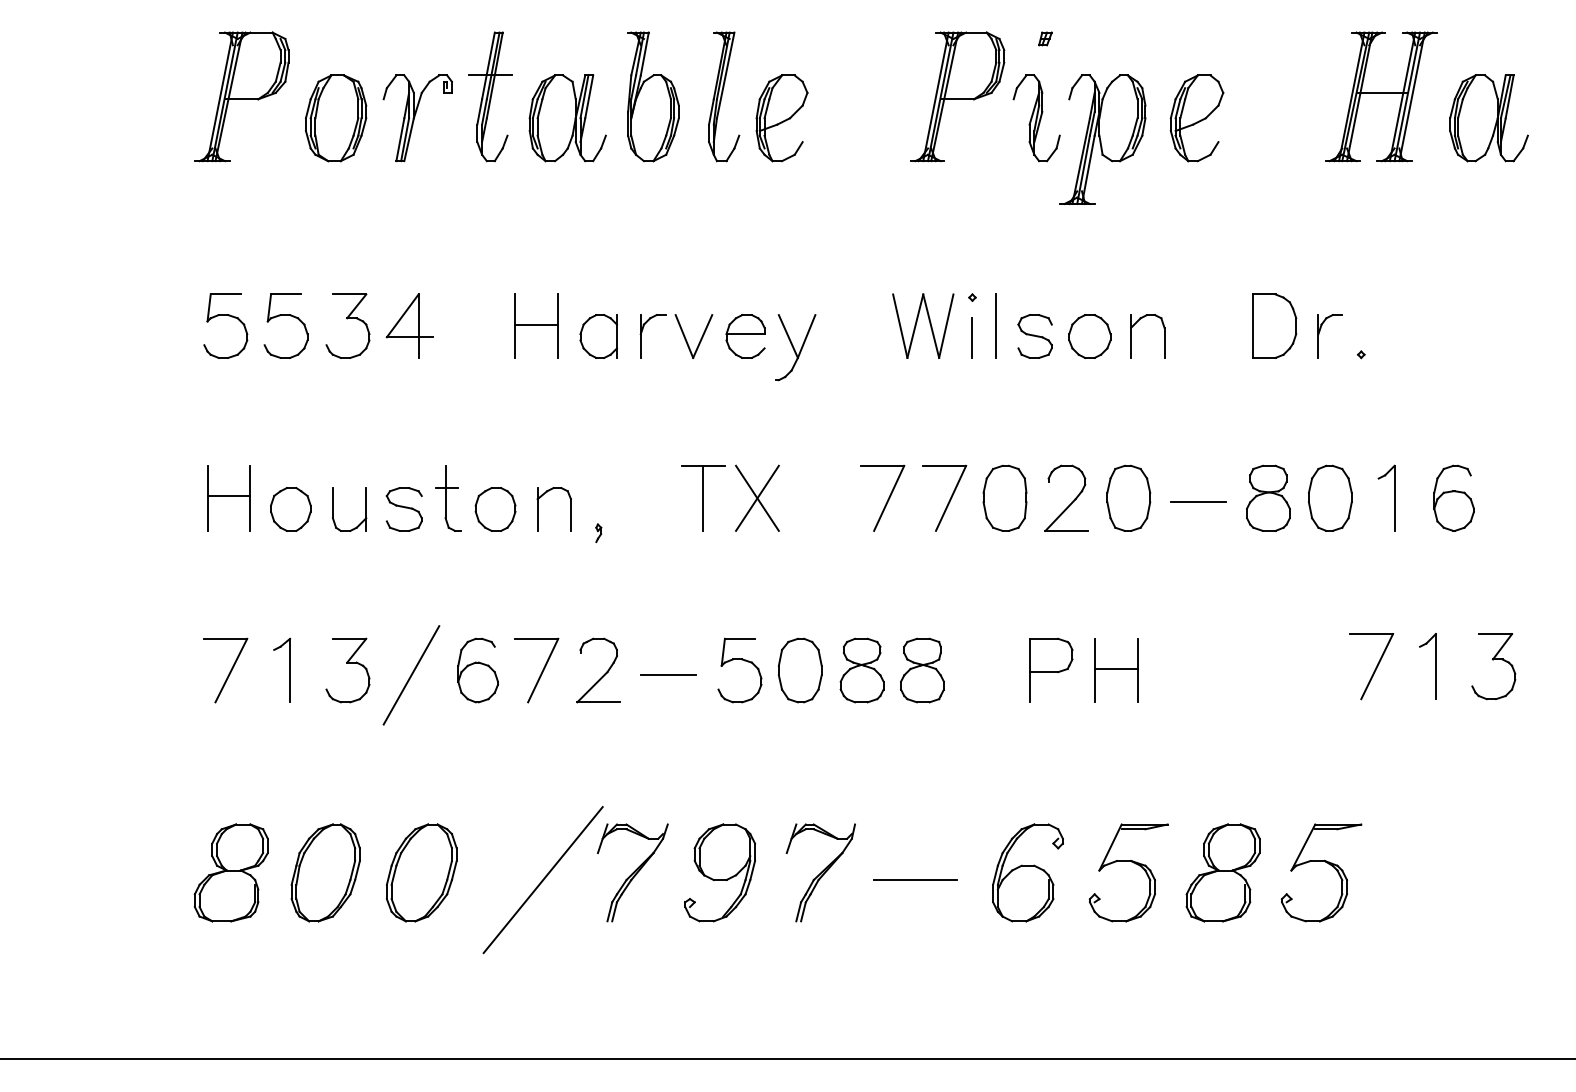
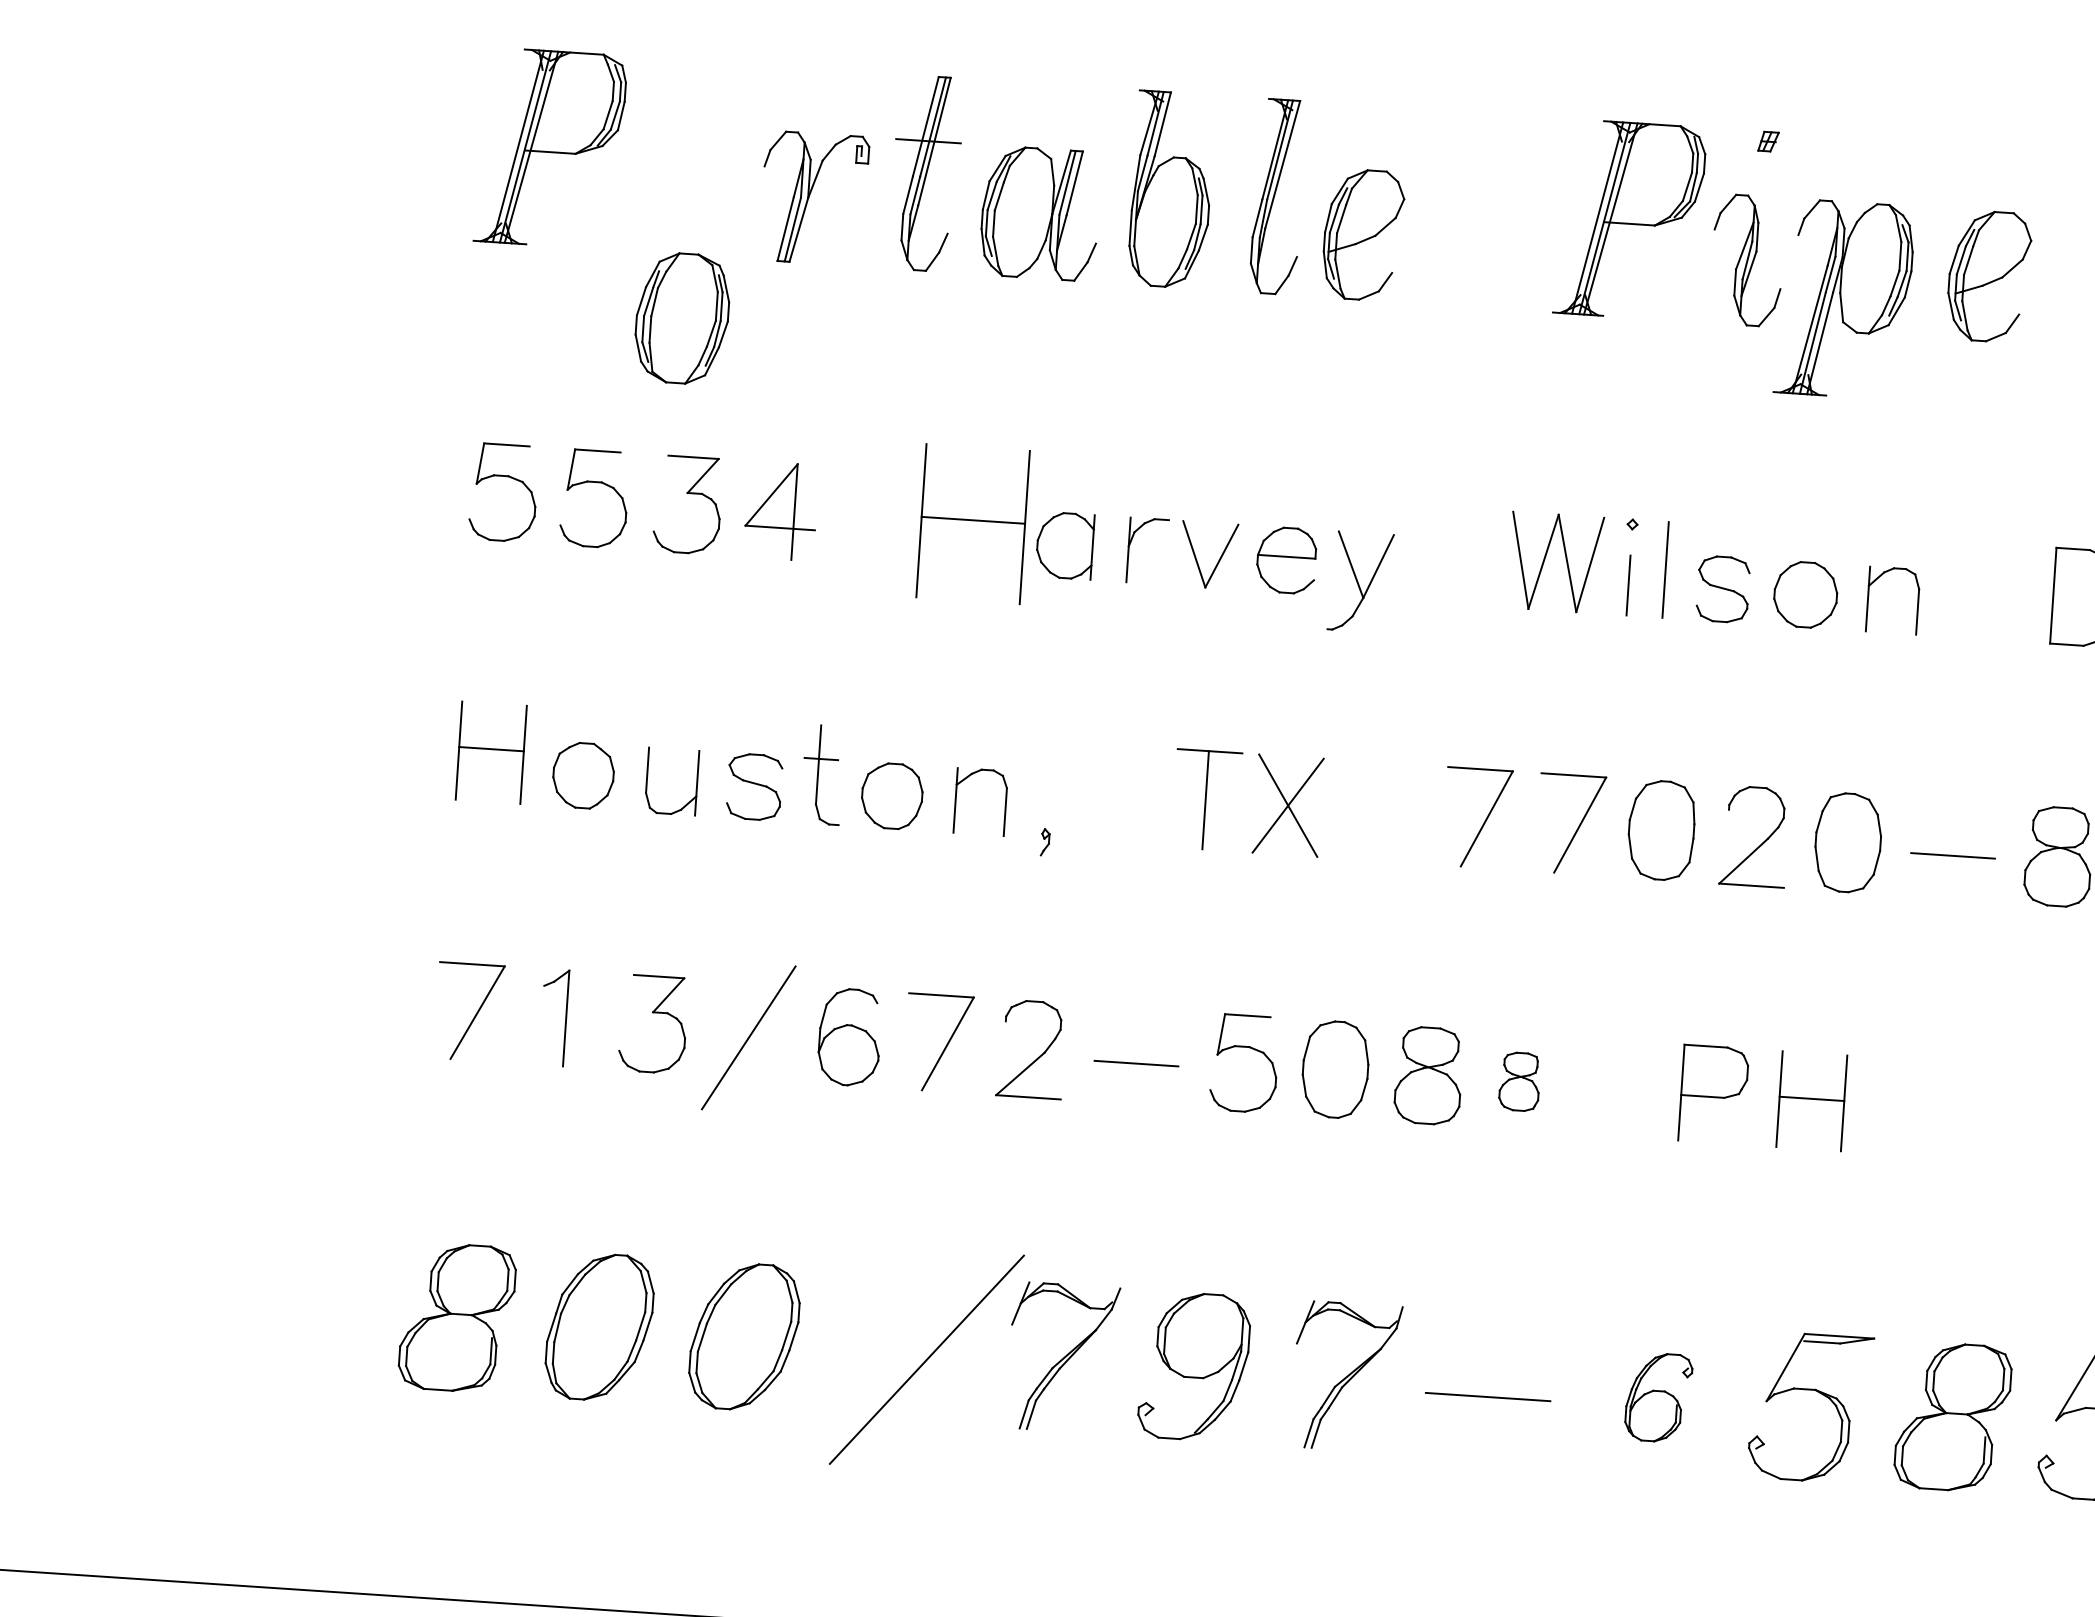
part: (336, 118) -> (682, 318), moved
part: (536, 325) -> (972, 522), size x1.6
part: (922, 670) -> (1519, 1081), size x0.6
part: (1027, 872) -> (1657, 1396), size x0.6

